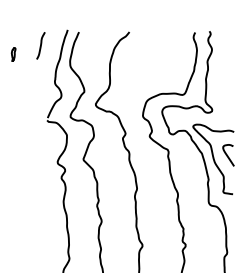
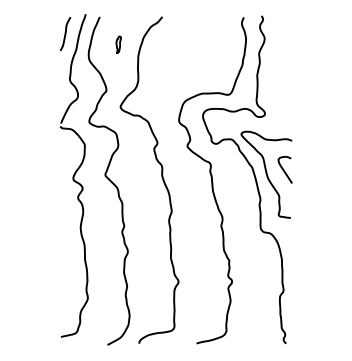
curve: (40, 46) -> (65, 34), moved
part: (13, 54) -> (118, 44), moved

